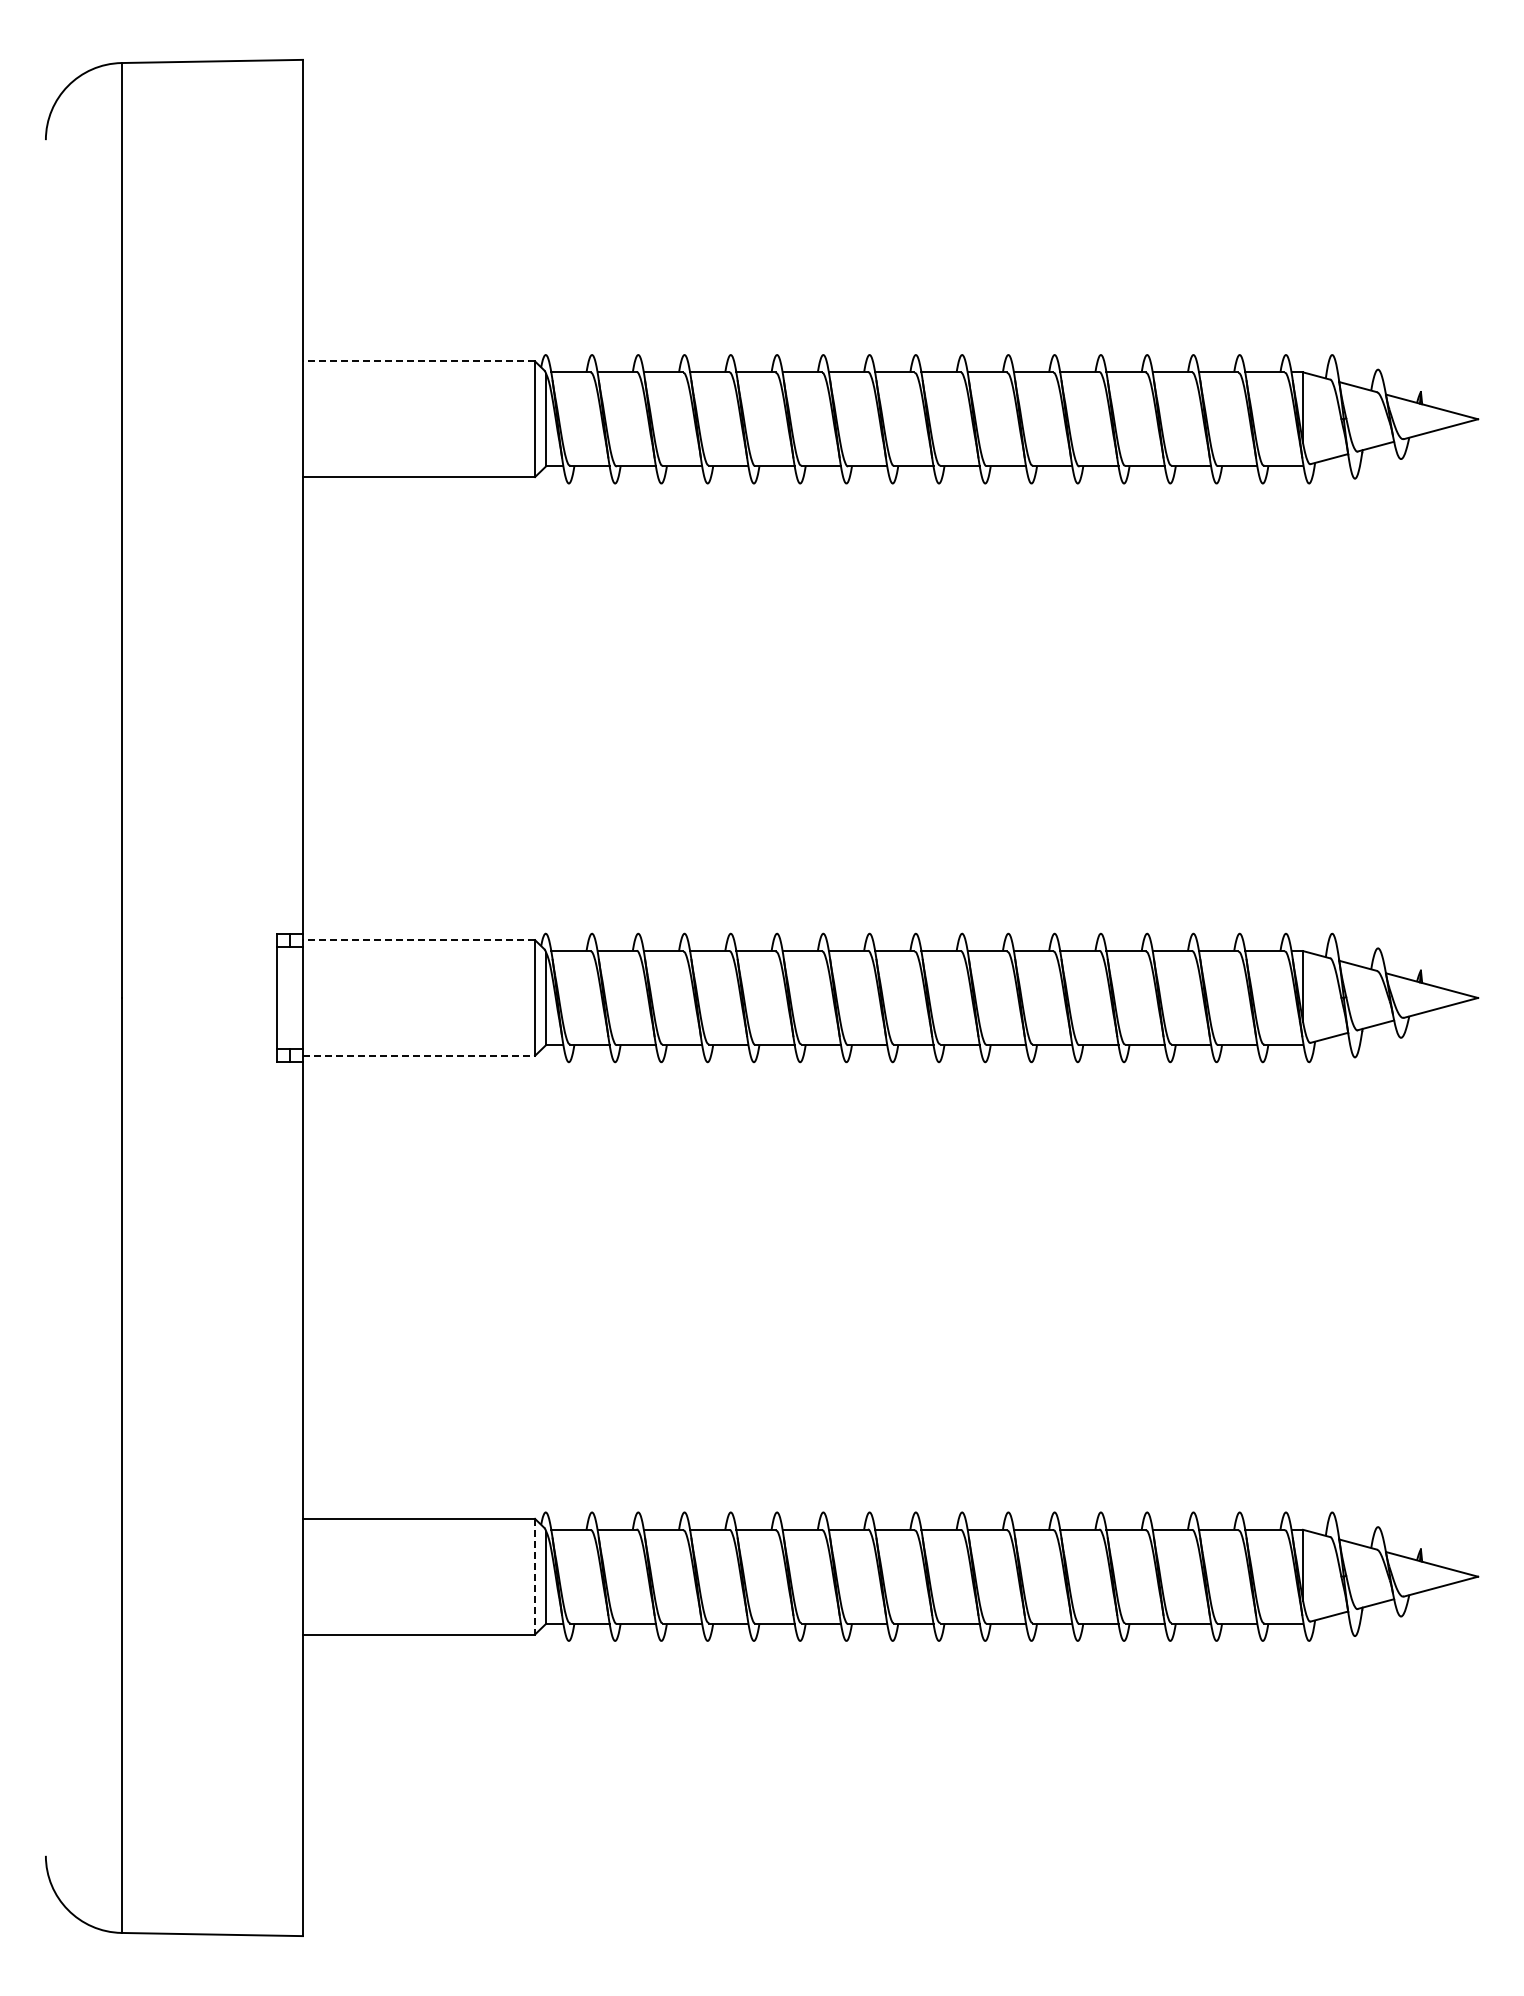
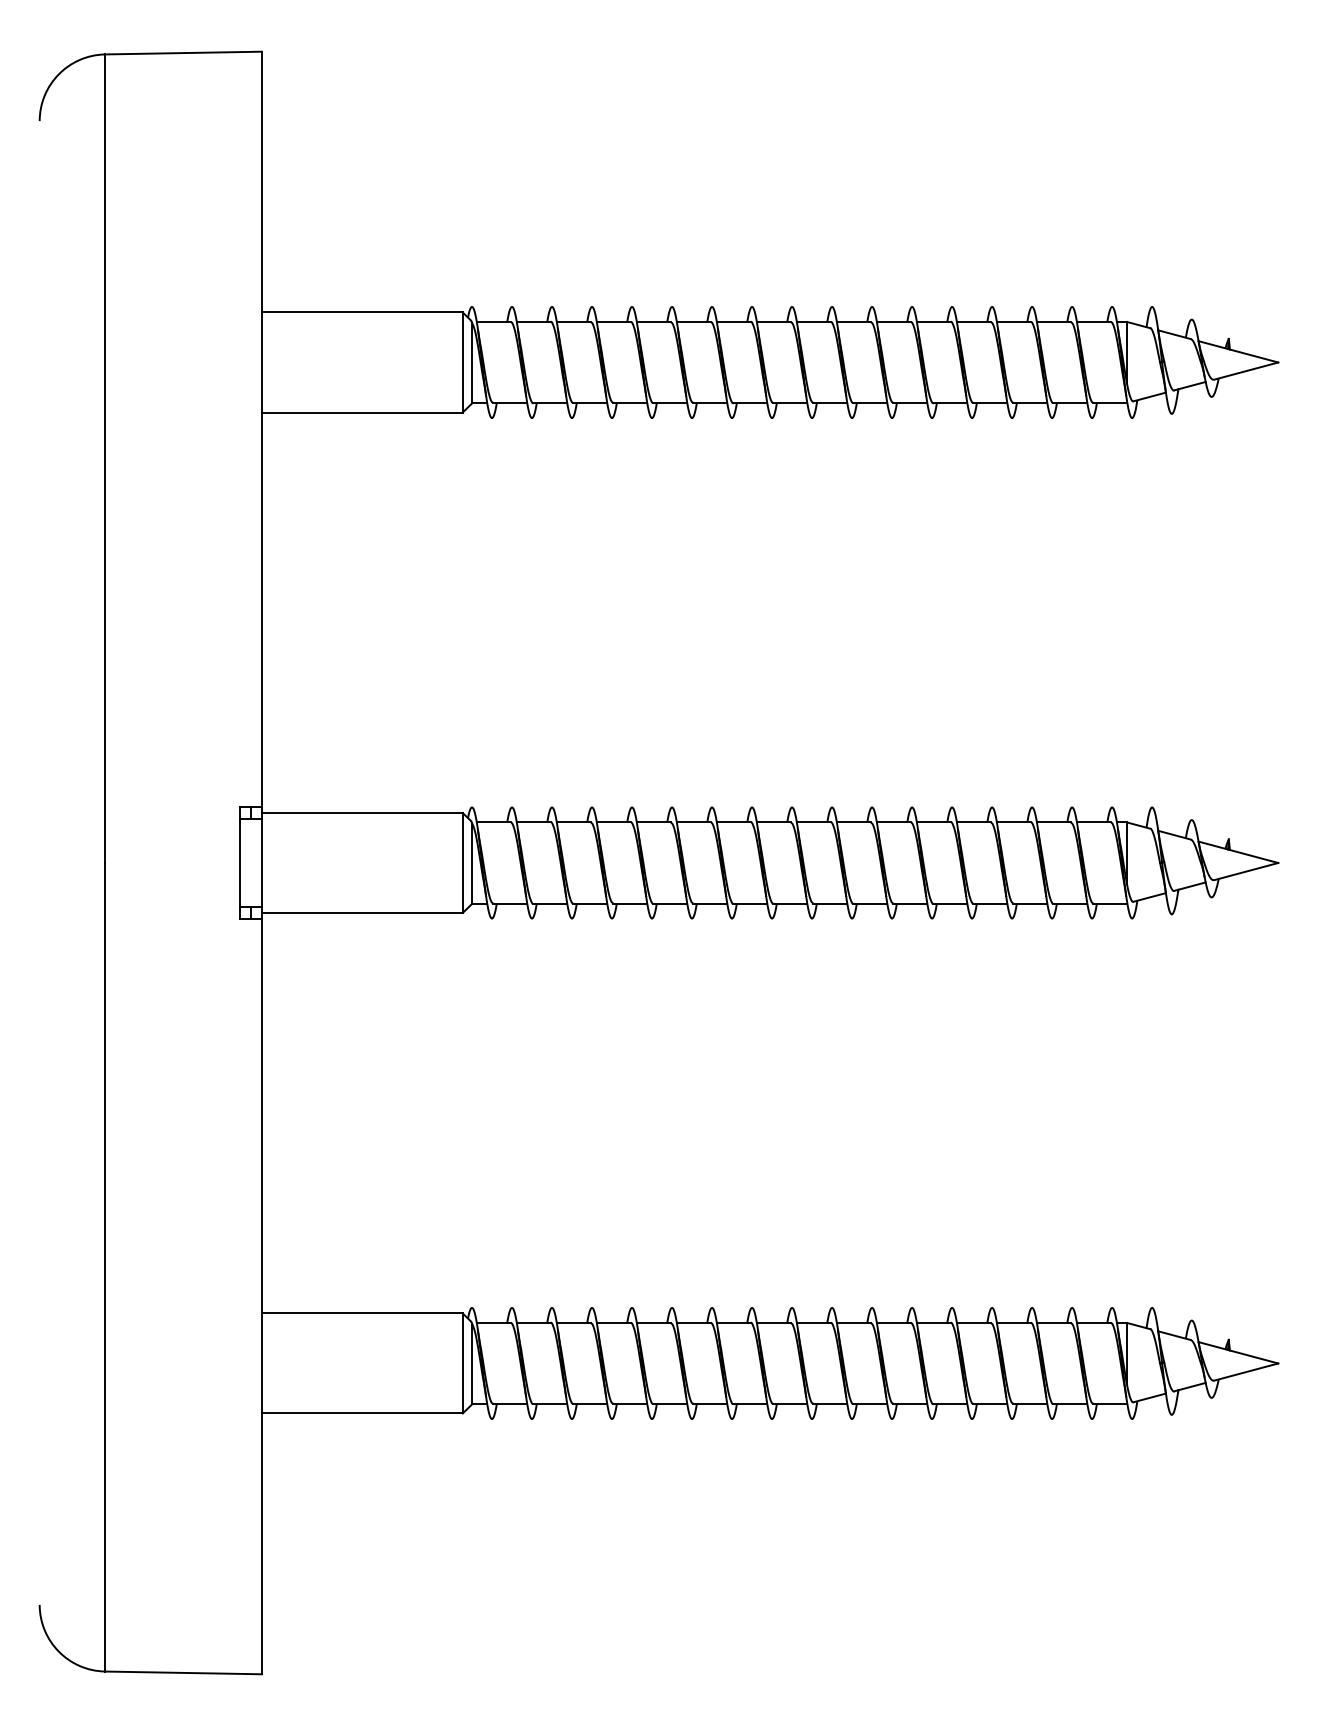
line: (418, 361) -> (361, 312), dashed -> solid
line: (418, 940) -> (361, 813), dashed -> solid
line: (419, 1055) -> (362, 912), dashed -> solid
line: (535, 1576) -> (463, 1363), dashed -> solid

